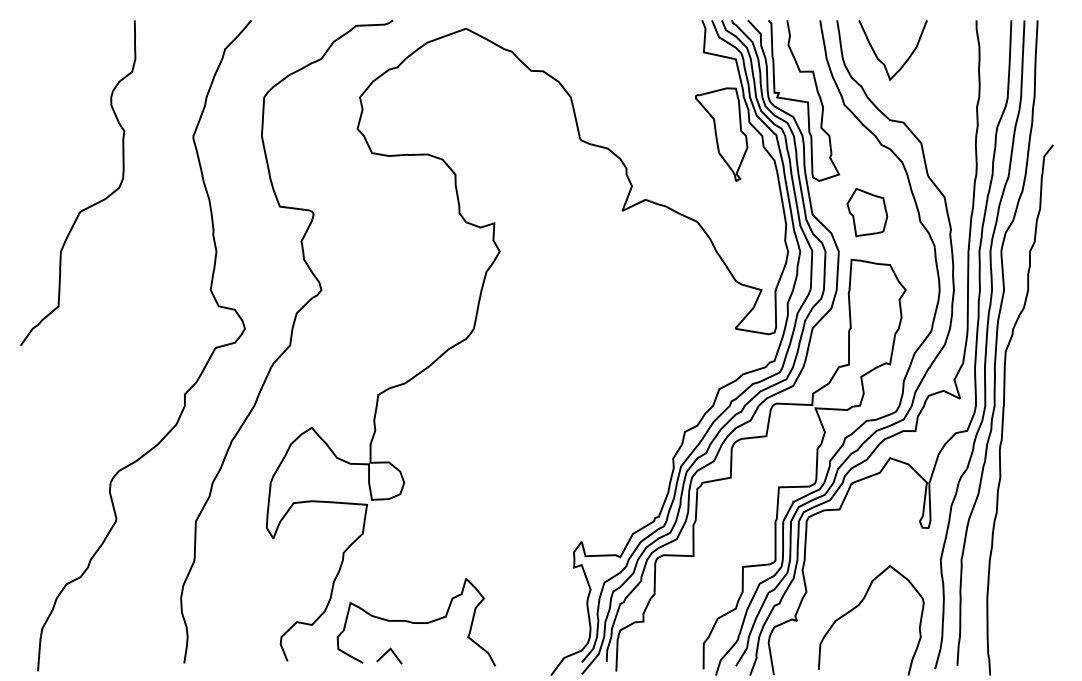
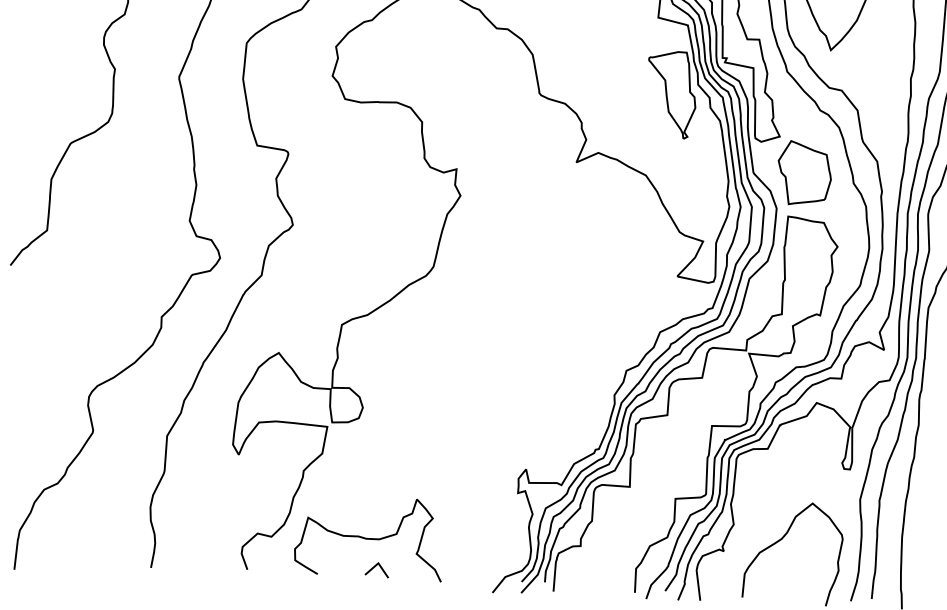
part: (867, 212) -> (804, 173), size x1.43
line: (387, 653) -> (375, 567), moved

